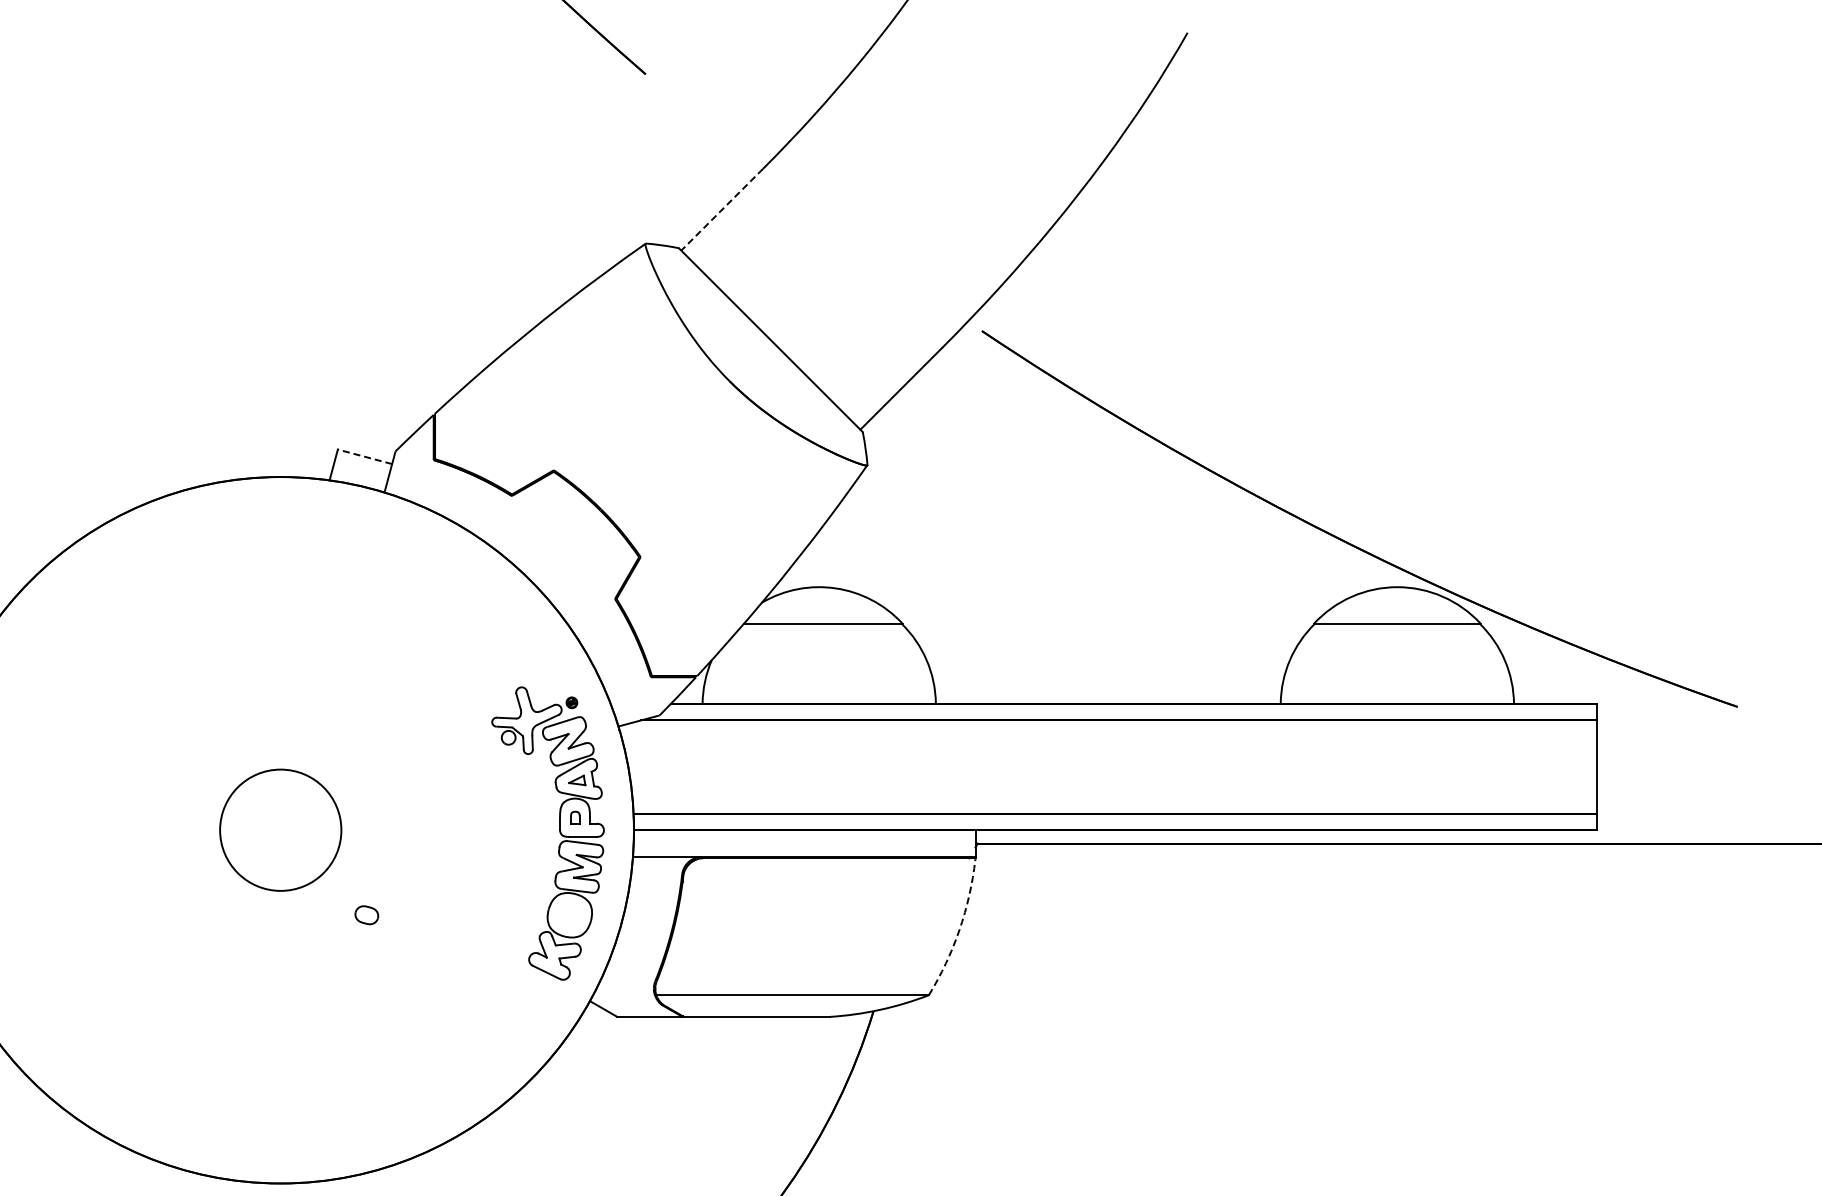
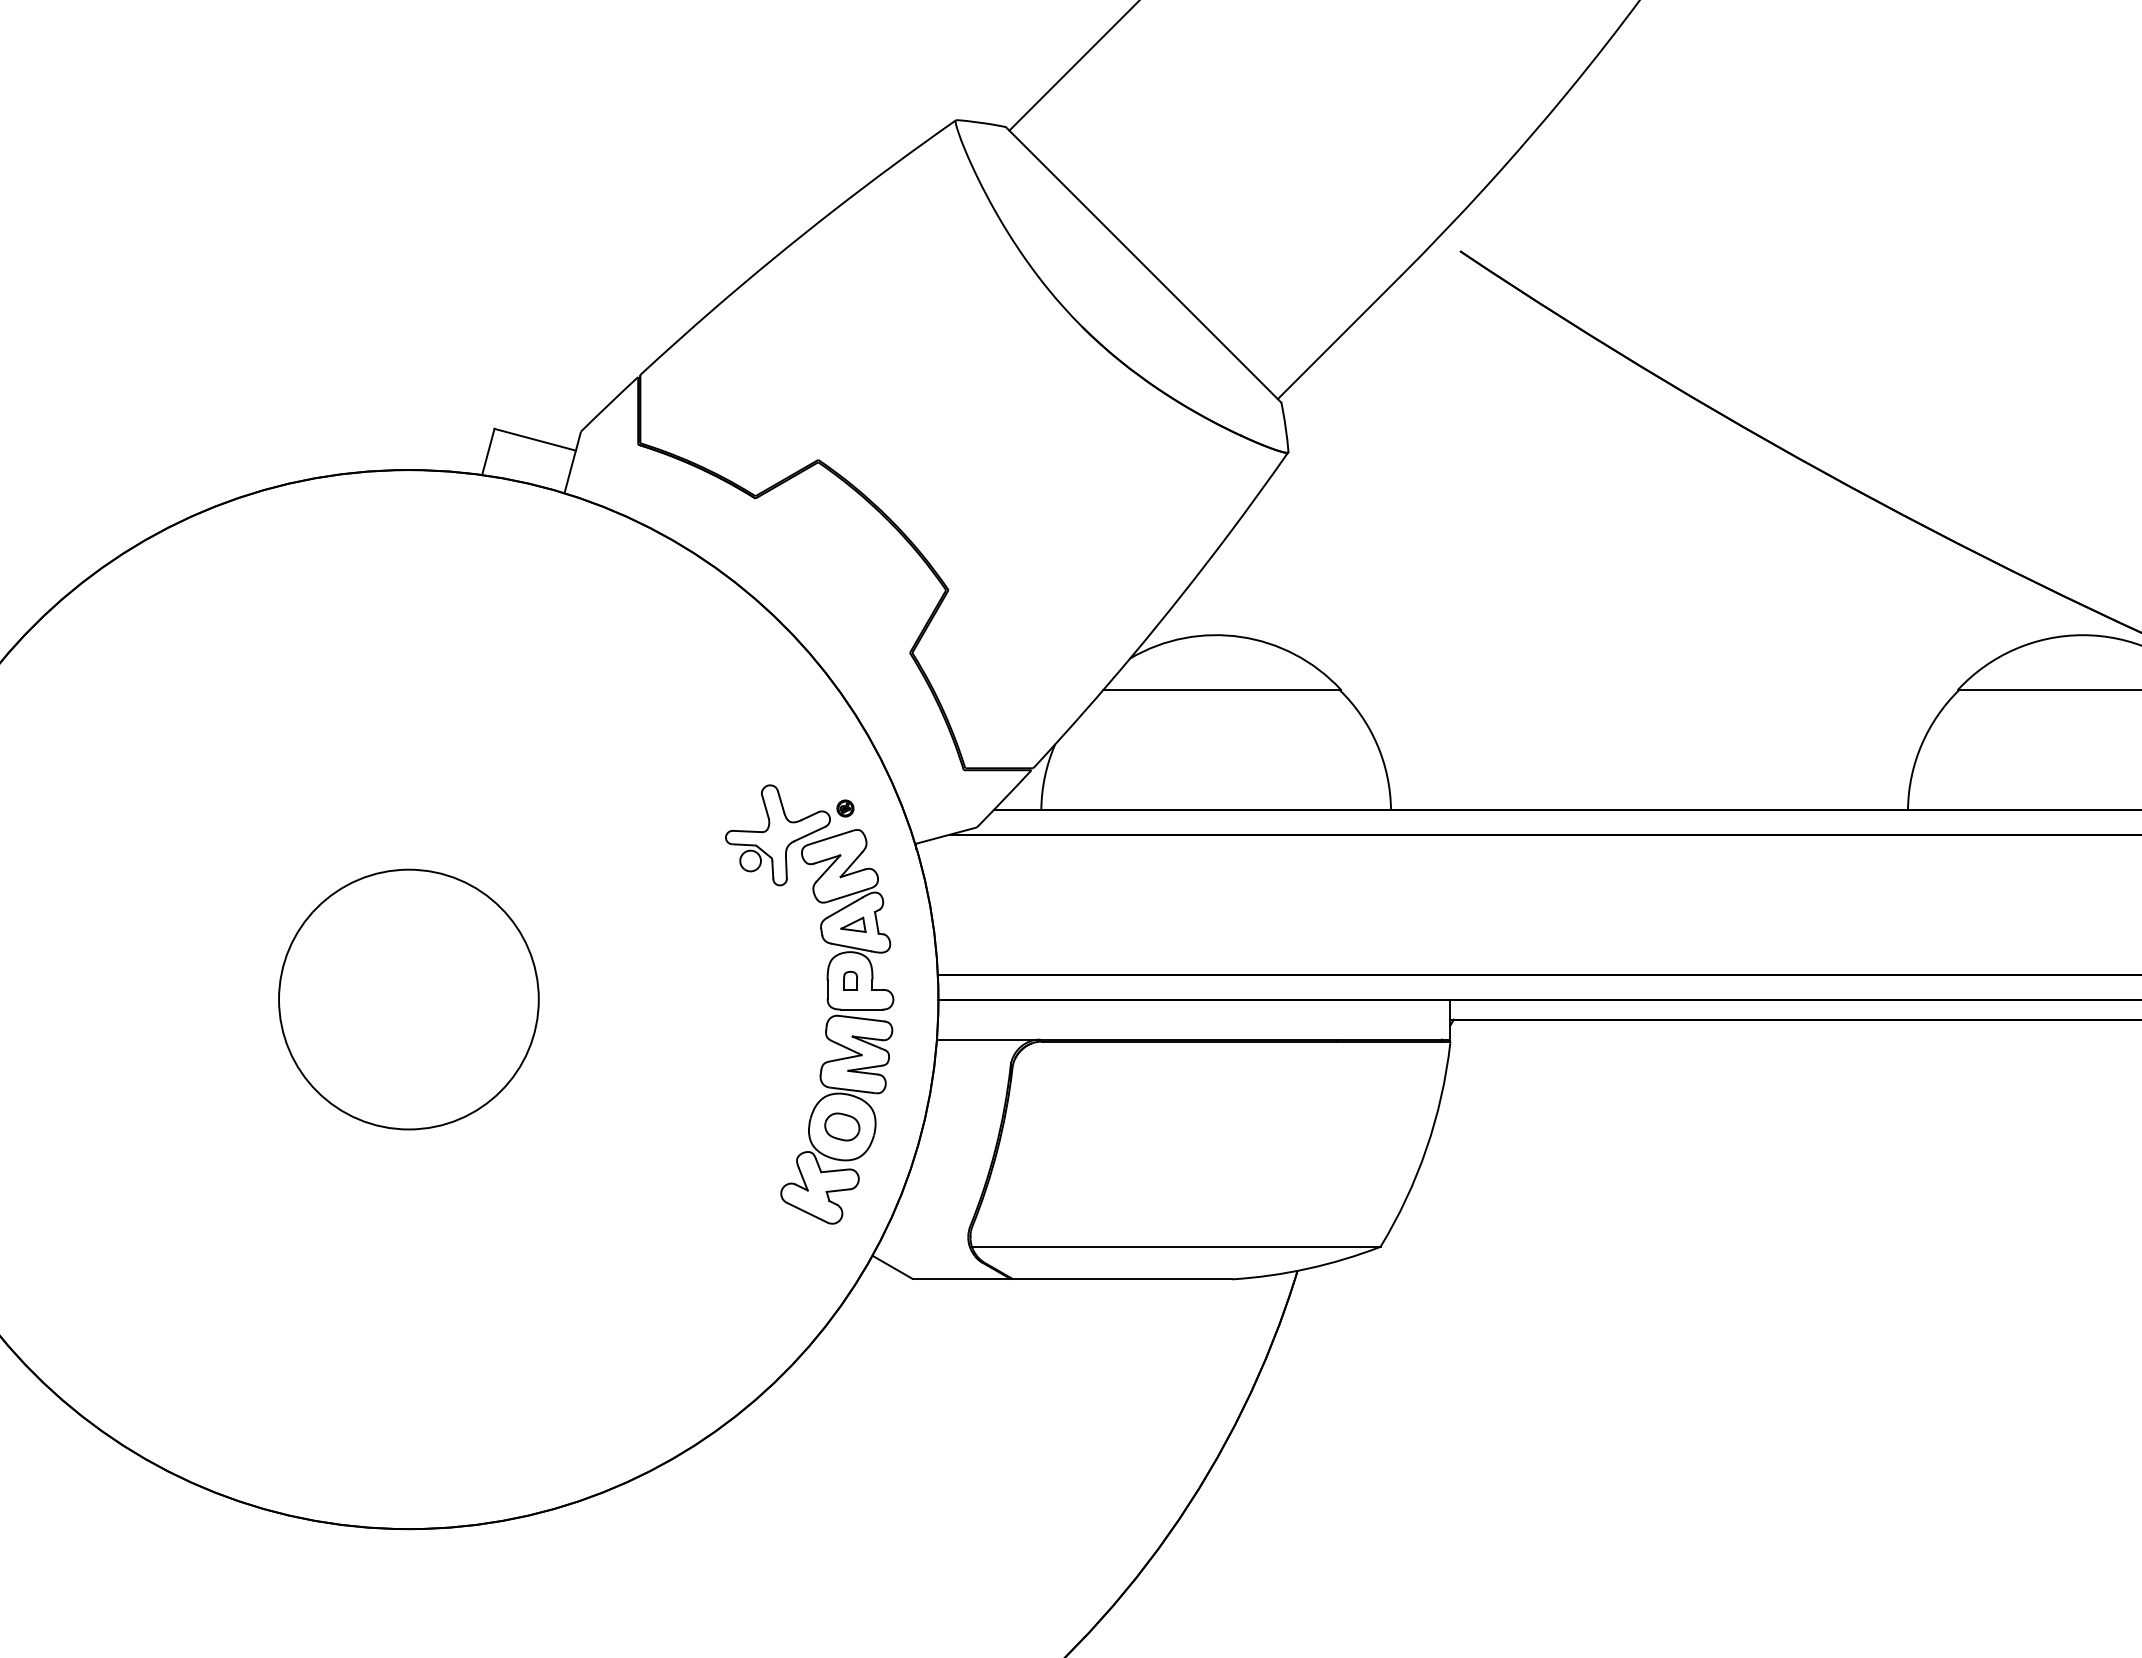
line: (722, 209) -> (1071, 69), dashed -> solid
line: (364, 456) -> (534, 439), dashed -> solid
circle: (280, 829) -> (408, 998), size x1.43
part: (366, 915) -> (841, 1127), moved
arc: (959, 929) -> (1426, 1148), dashed -> solid

